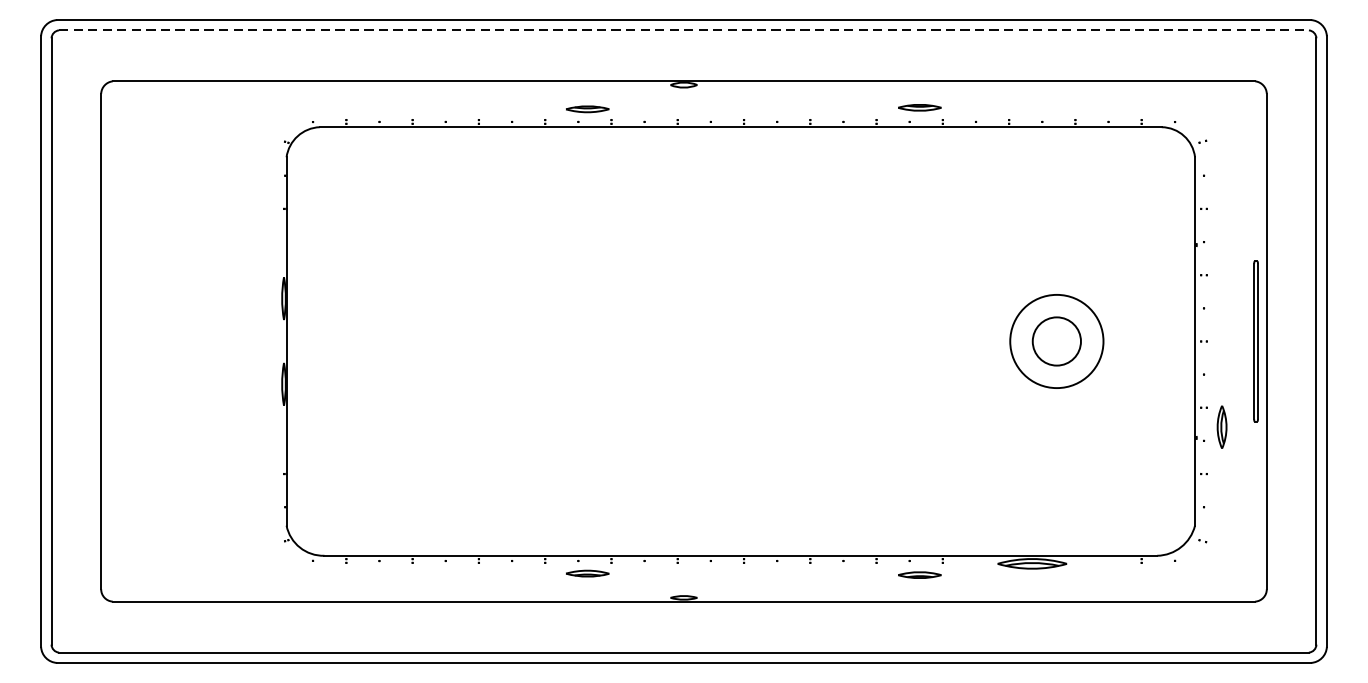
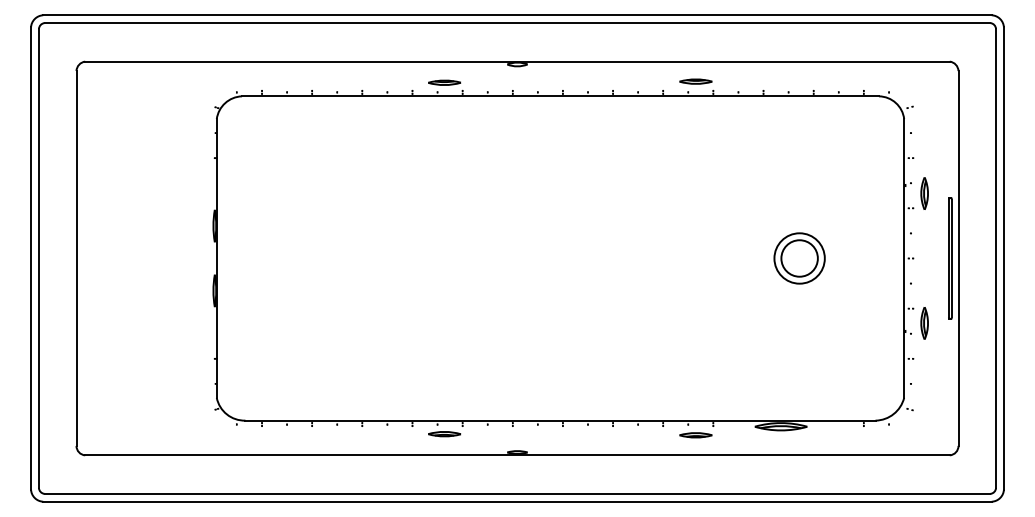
line: (684, 30) -> (517, 23), dashed -> solid
part: (1221, 255) -> (924, 193), added
circle: (1056, 341) -> (799, 258), size x0.71

